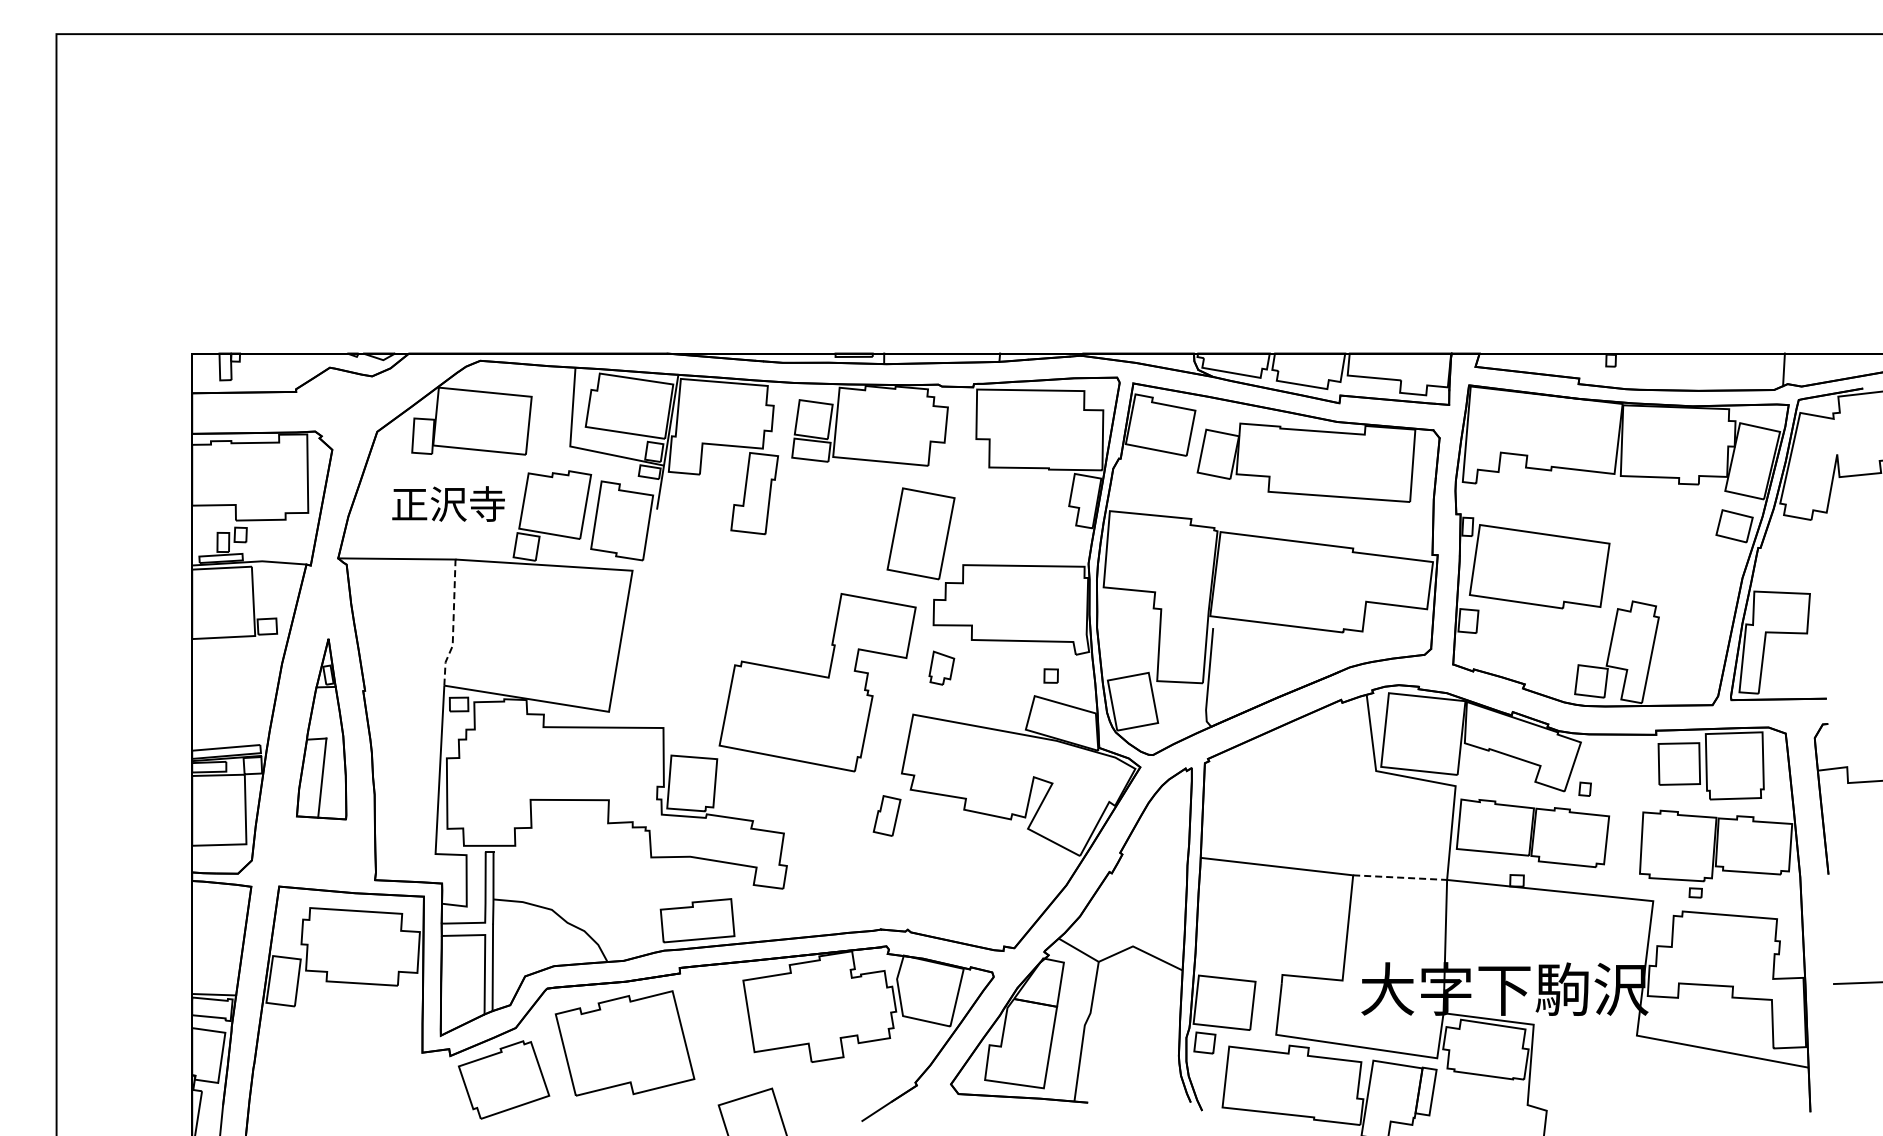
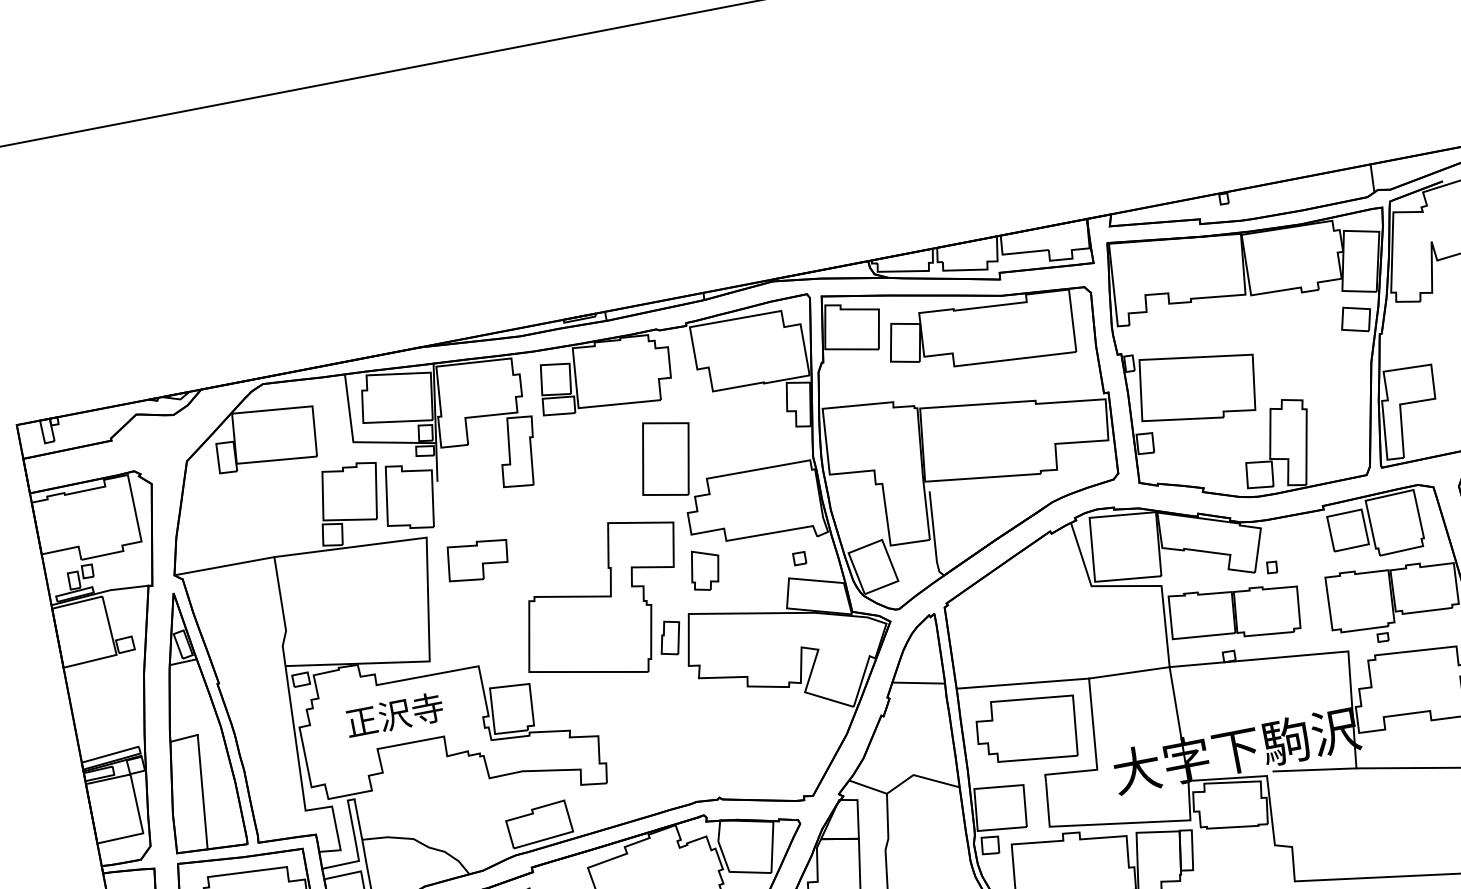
text: (448, 503) -> (394, 714), moved
part: (685, 608) -> (477, 561), added
line: (453, 624) -> (283, 612), dashed -> solid
part: (941, 667) -> (705, 569), size x1.43
part: (321, 729) -> (188, 723), size x1.67
part: (886, 815) -> (669, 637), moved
line: (1158, 842) -> (918, 682), added
line: (1400, 877) -> (1129, 672), dashed -> solid
part: (1272, 920) -> (1027, 730), added
line: (1589, 1027) -> (1314, 769), added

